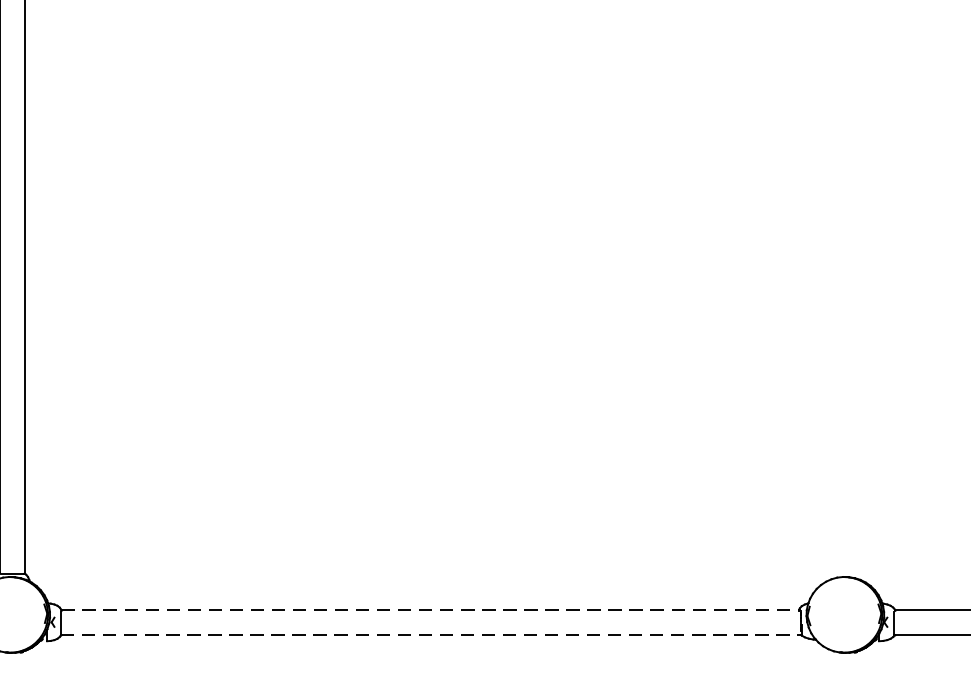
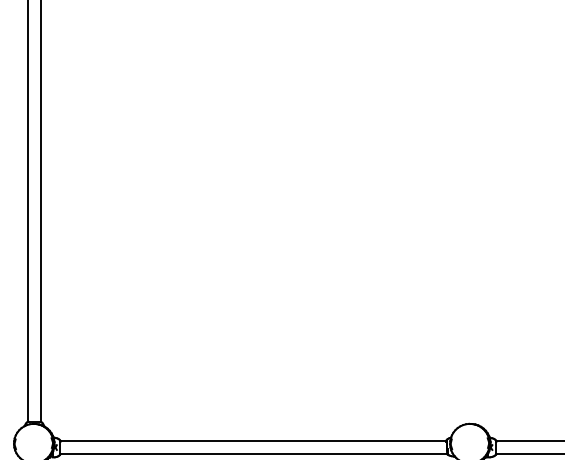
line: (430, 610) -> (253, 441), dashed -> solid
line: (430, 635) -> (253, 454), dashed -> solid

